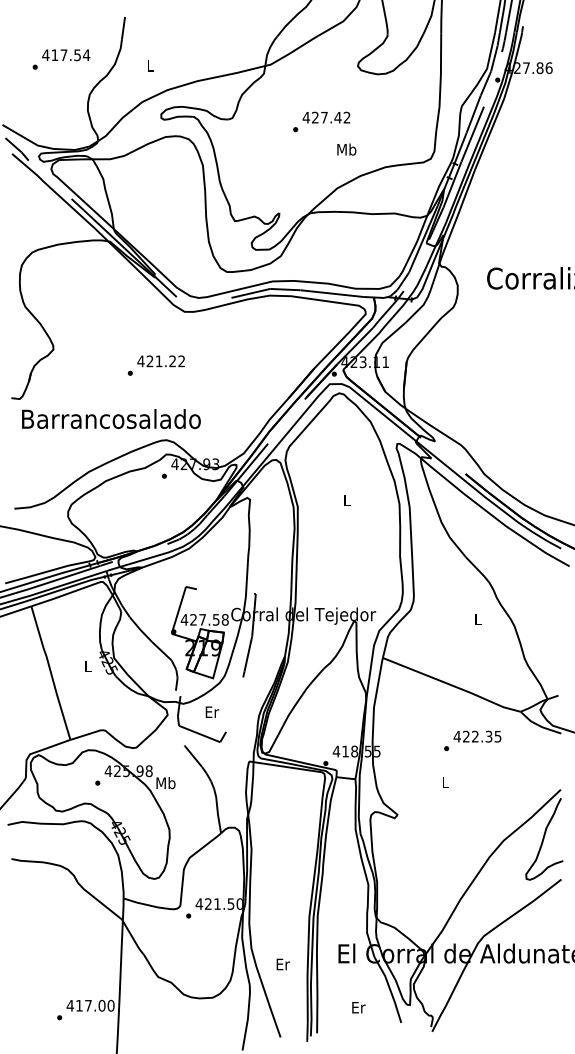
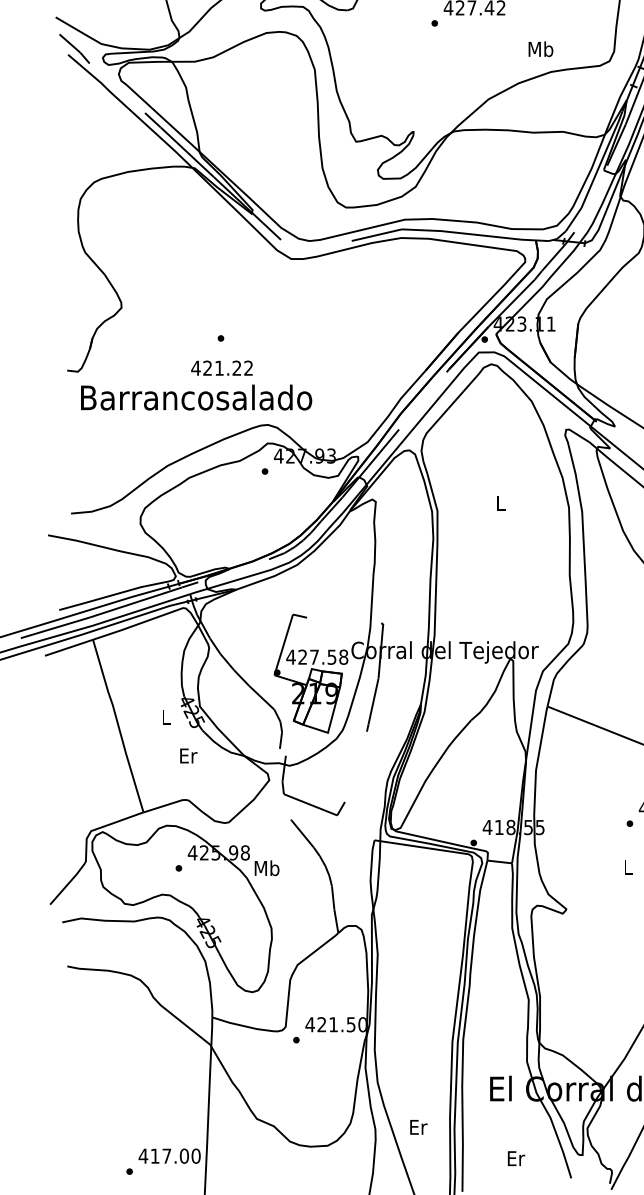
text: (346, 149) -> (540, 49), moved
text: (160, 361) -> (221, 368), moved
text: (212, 711) -> (188, 755), moved
text: (283, 964) -> (419, 1127), moved

